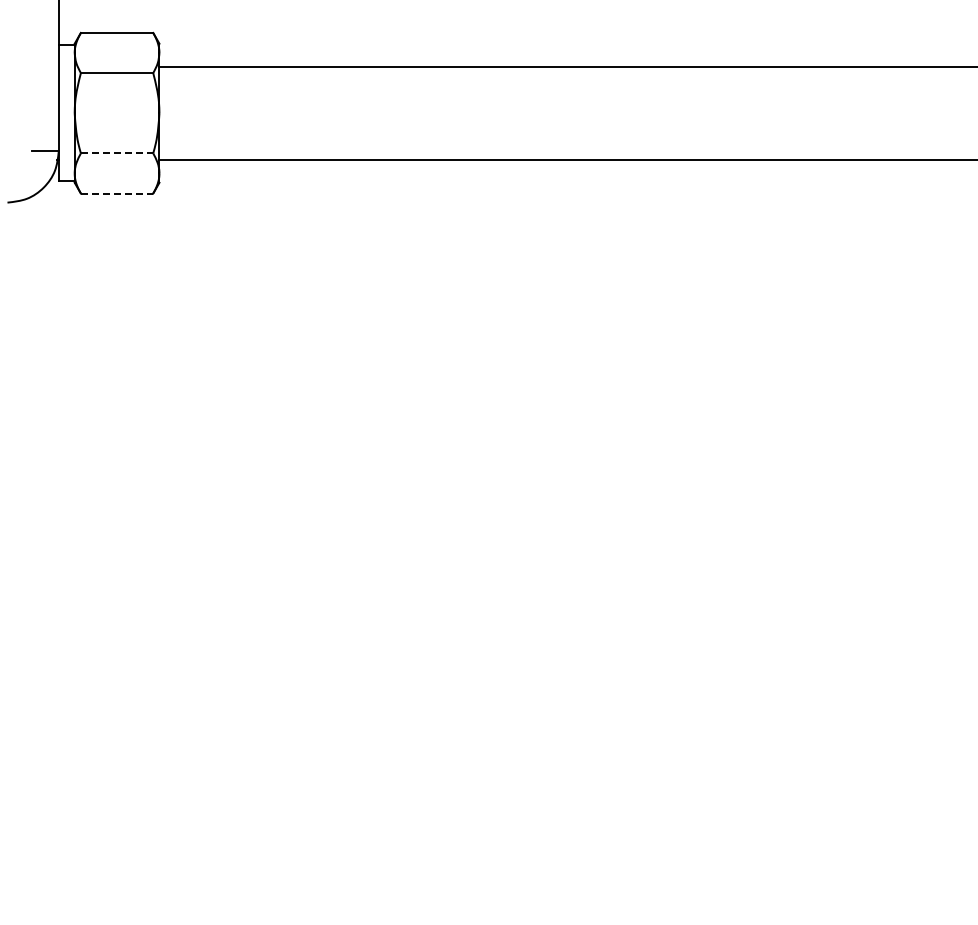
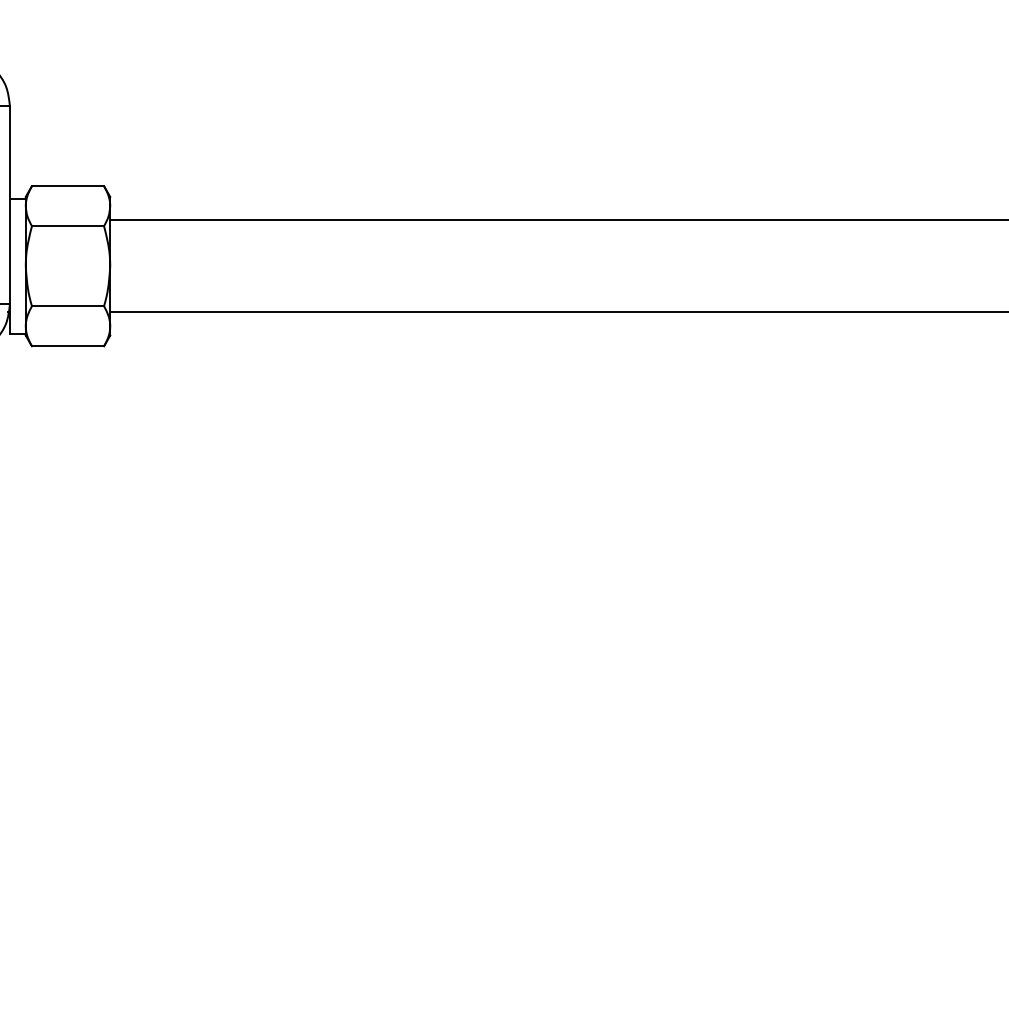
line: (117, 153) -> (68, 306), dashed -> solid
line: (117, 193) -> (68, 346), dashed -> solid

